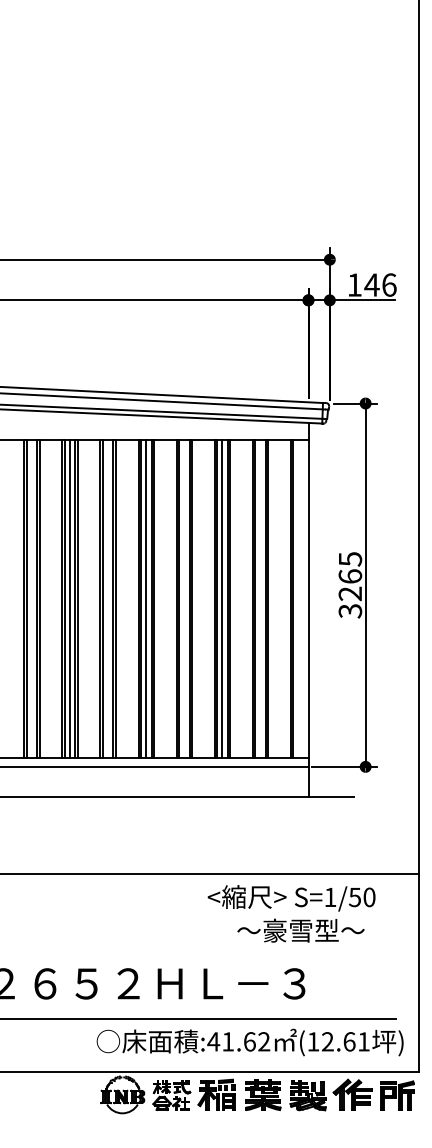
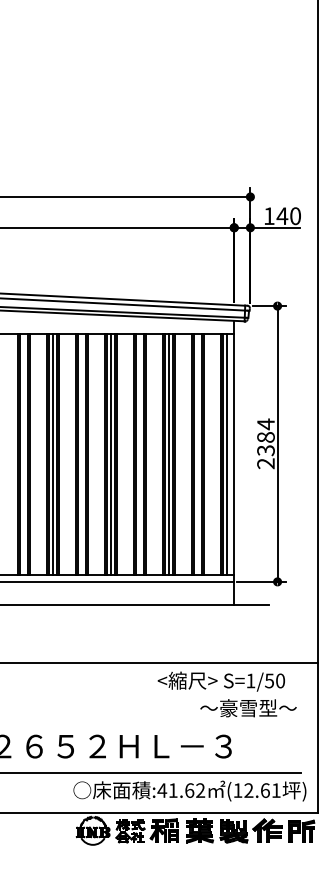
text: (389, 284) -> (295, 215), 146 -> 140
text: (349, 584) -> (265, 443), 3265 -> 2384
line: (298, 597) -> (226, 453), added
text: (300, 931) -> (248, 708), moved

